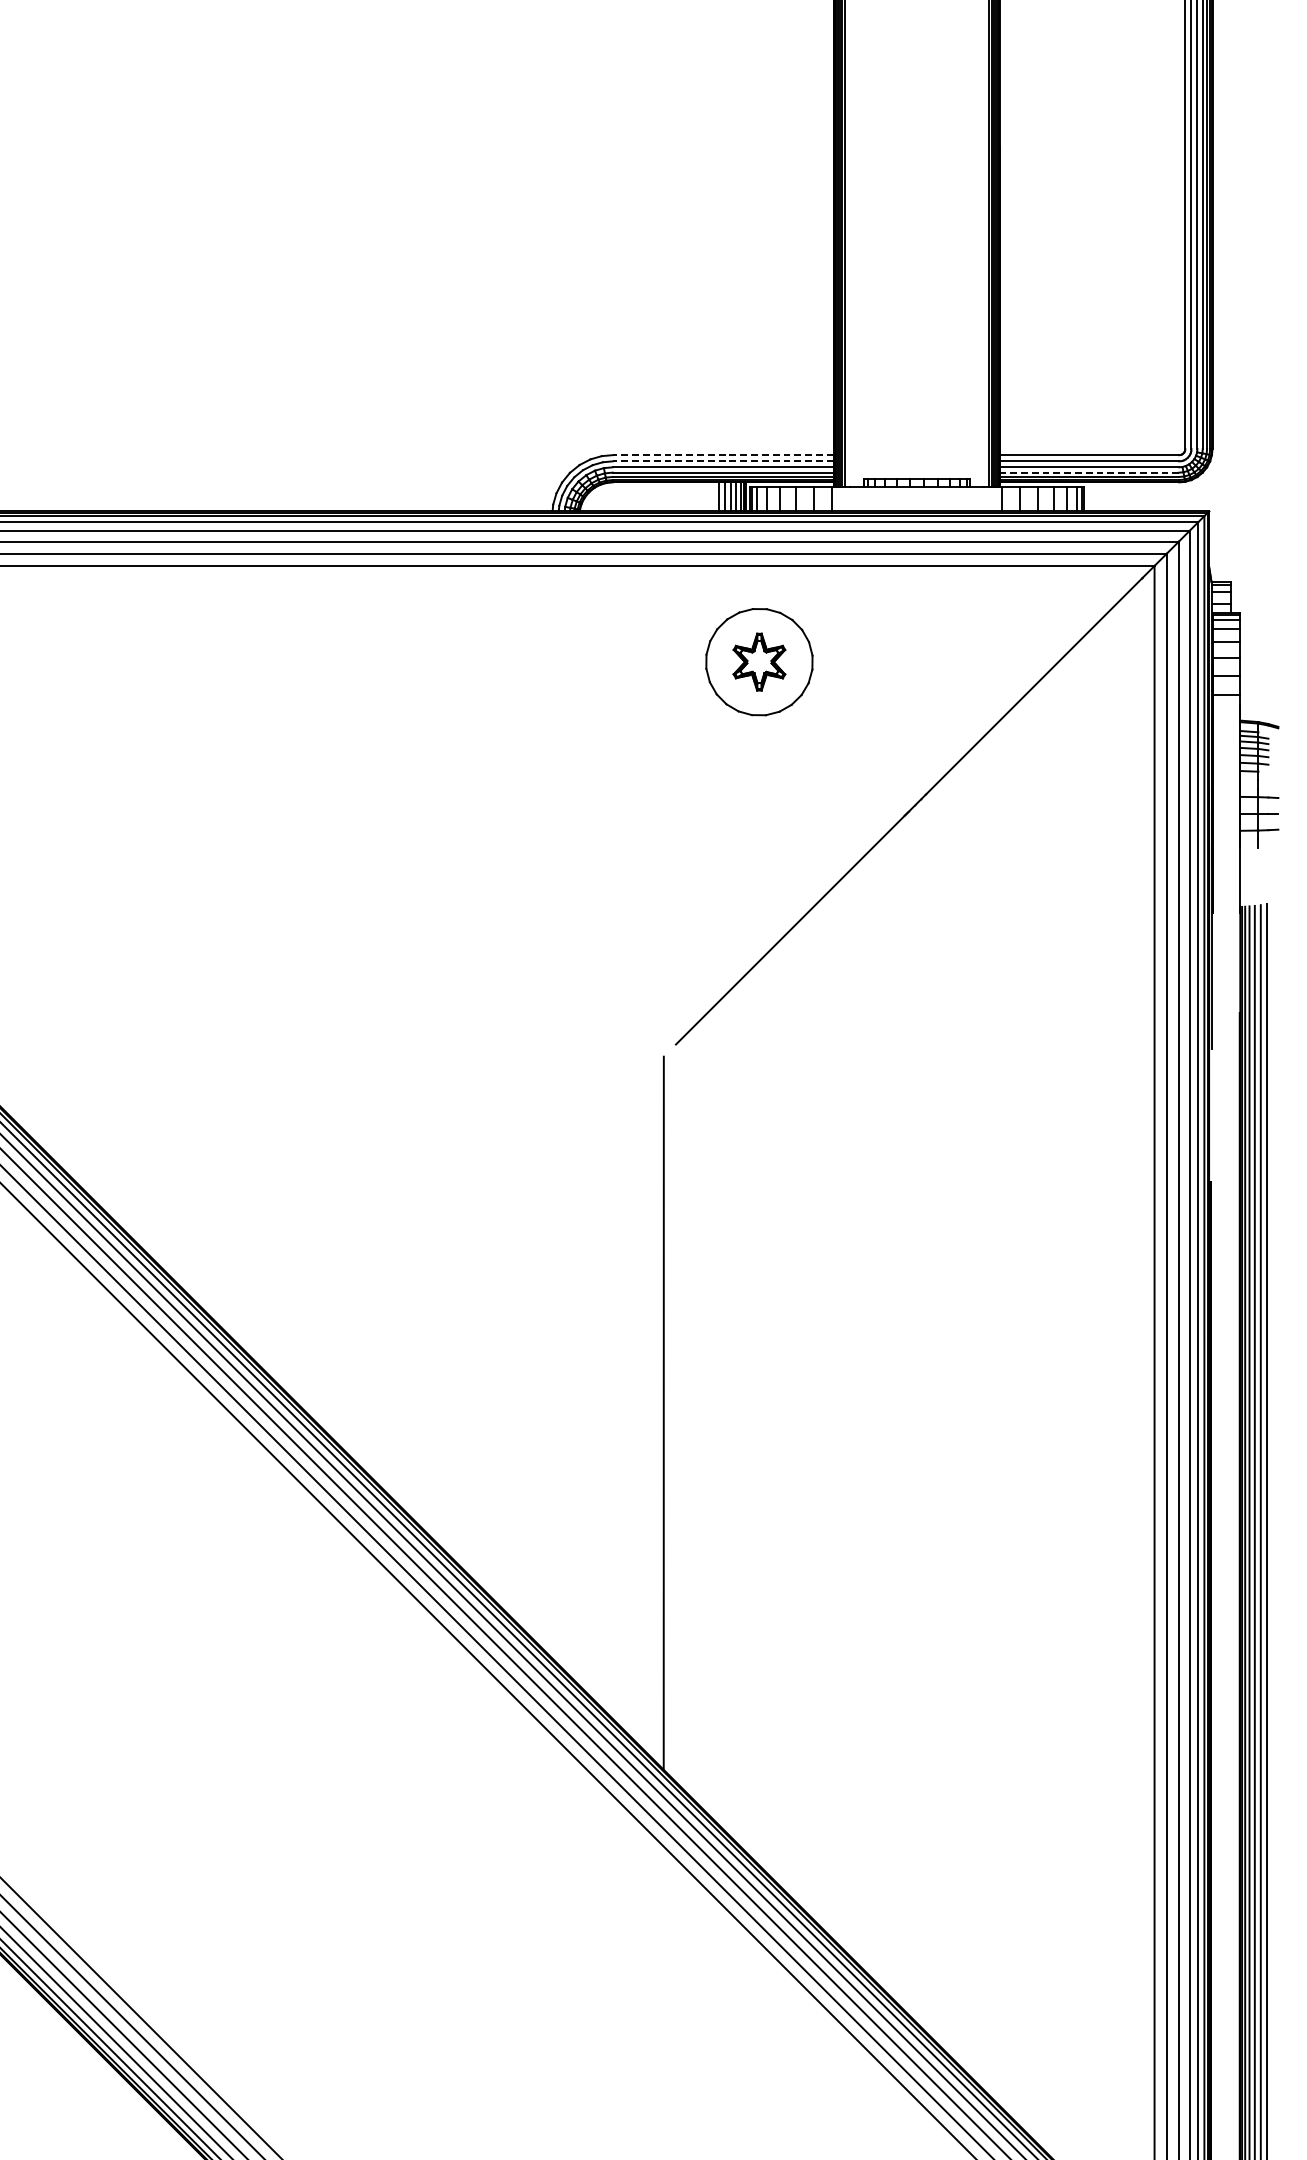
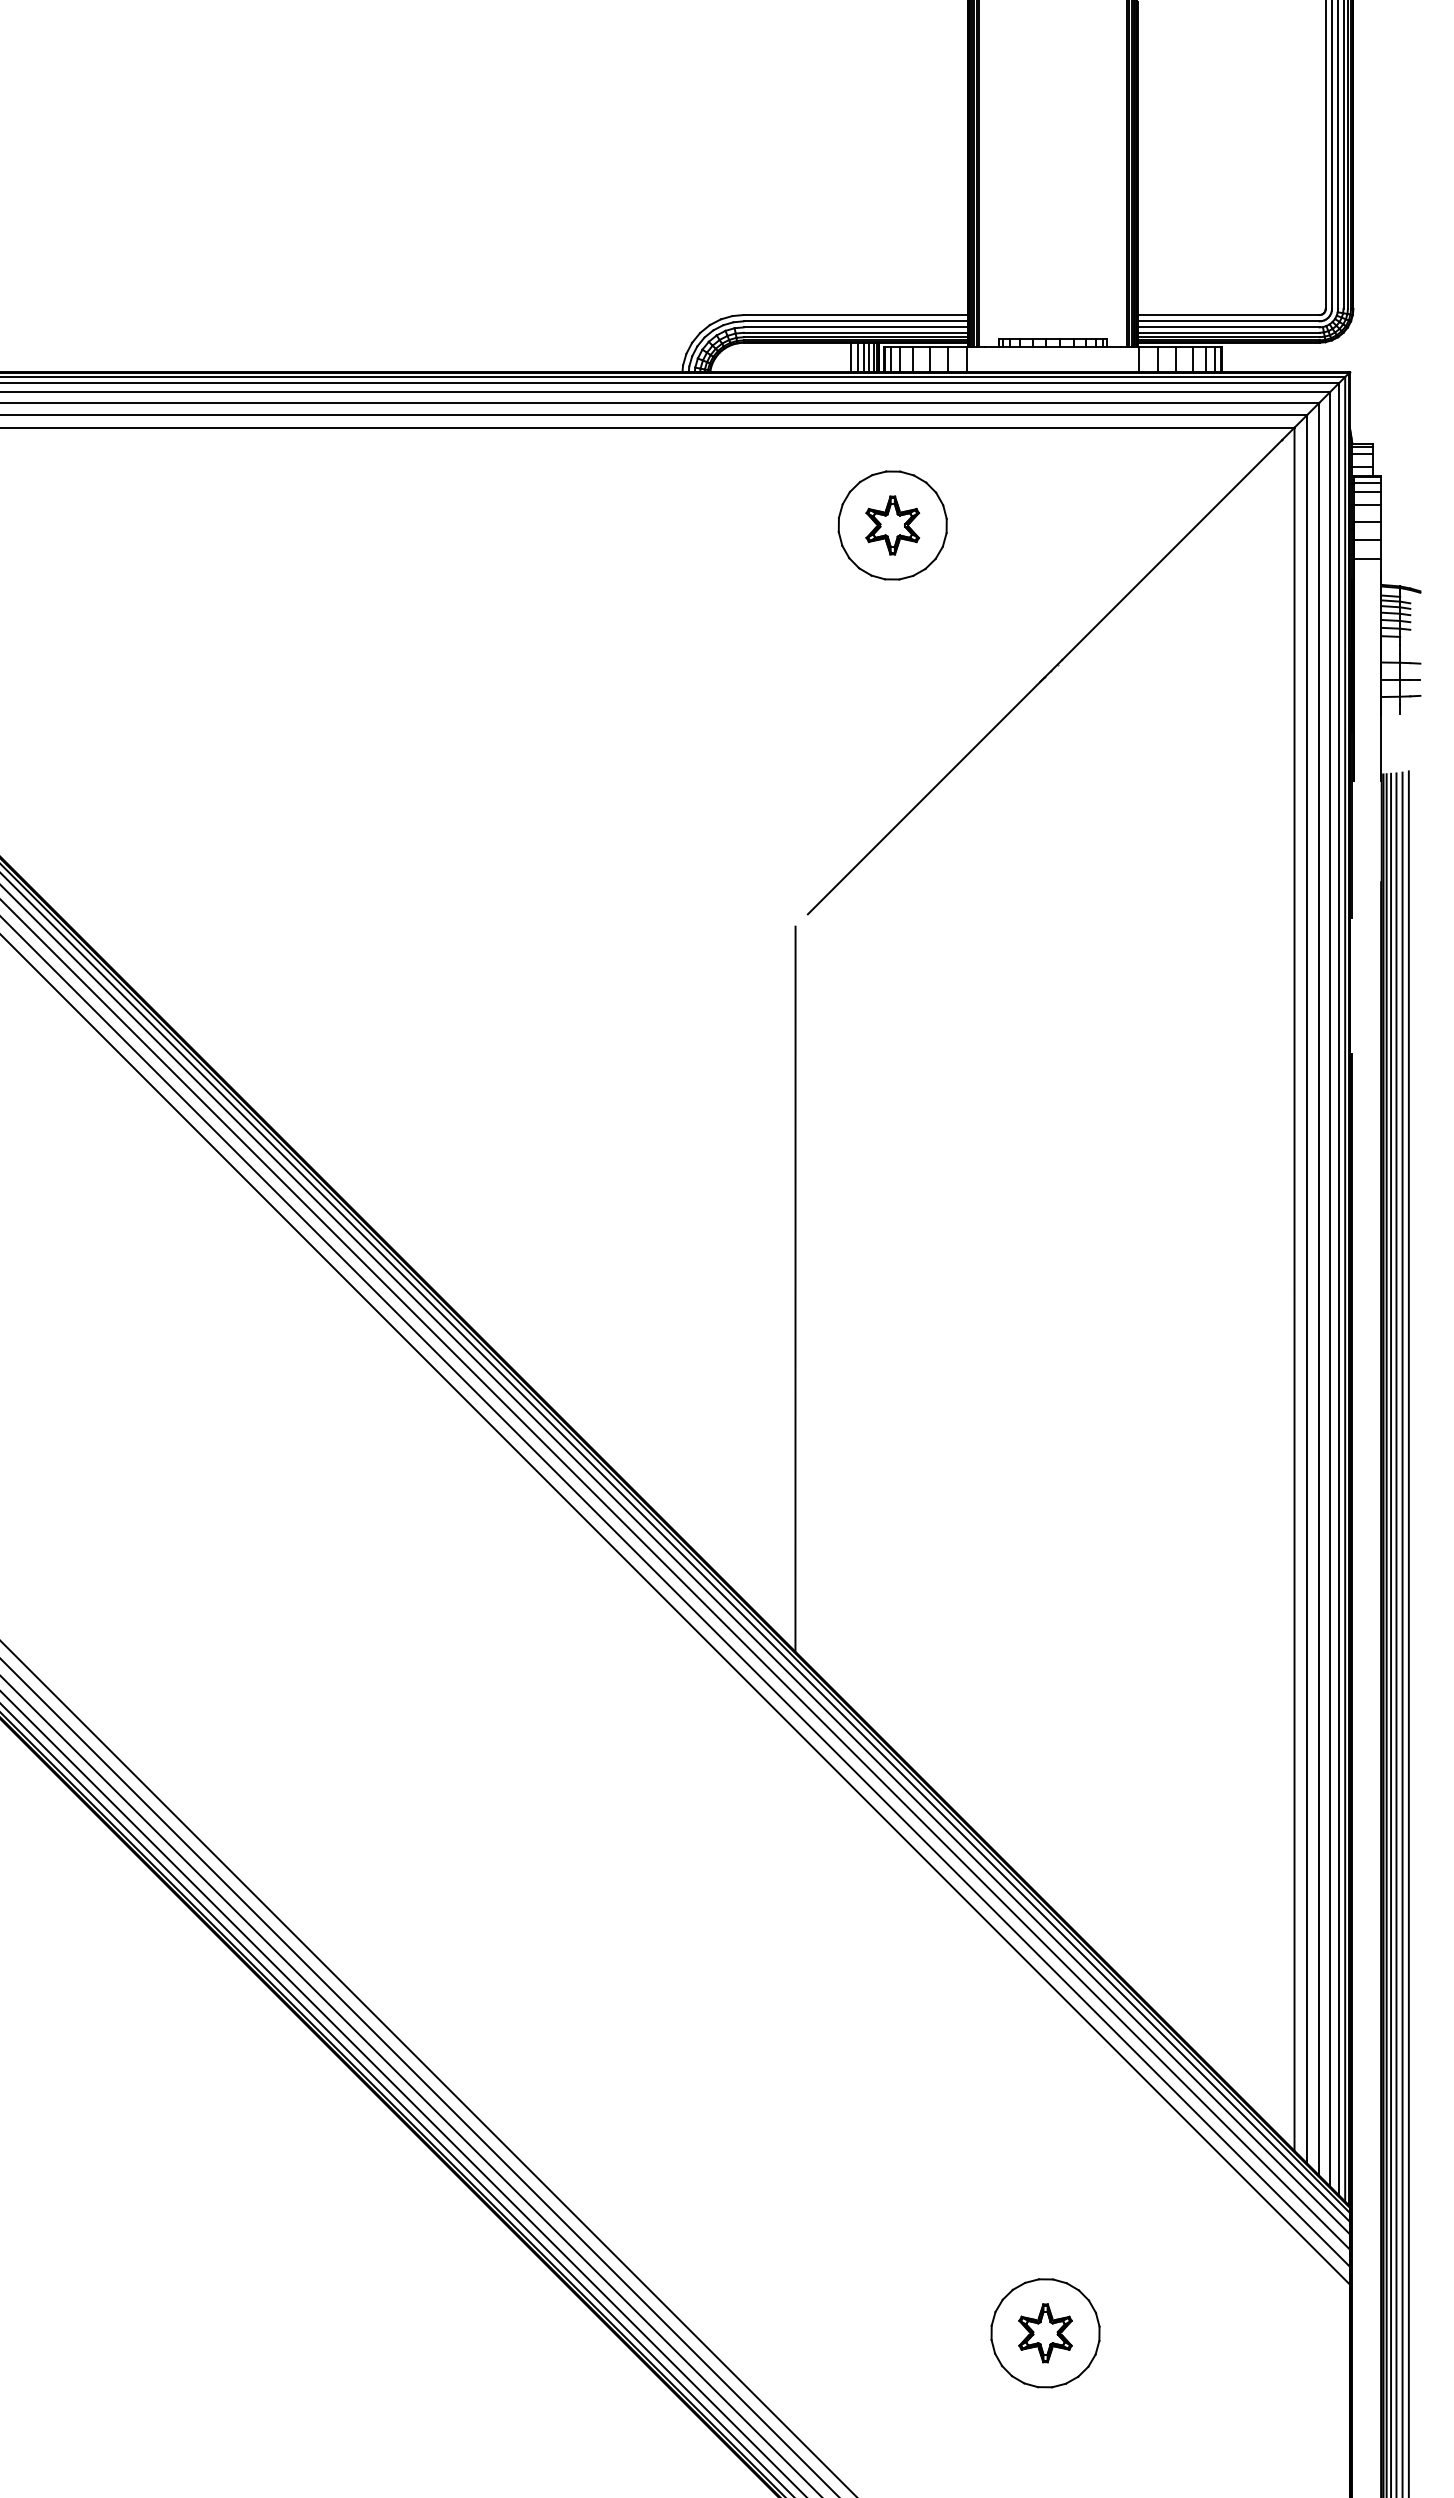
line: (722, 455) -> (855, 315), dashed -> solid
line: (722, 461) -> (855, 321), dashed -> solid
line: (1089, 472) -> (1228, 332), dashed -> solid

